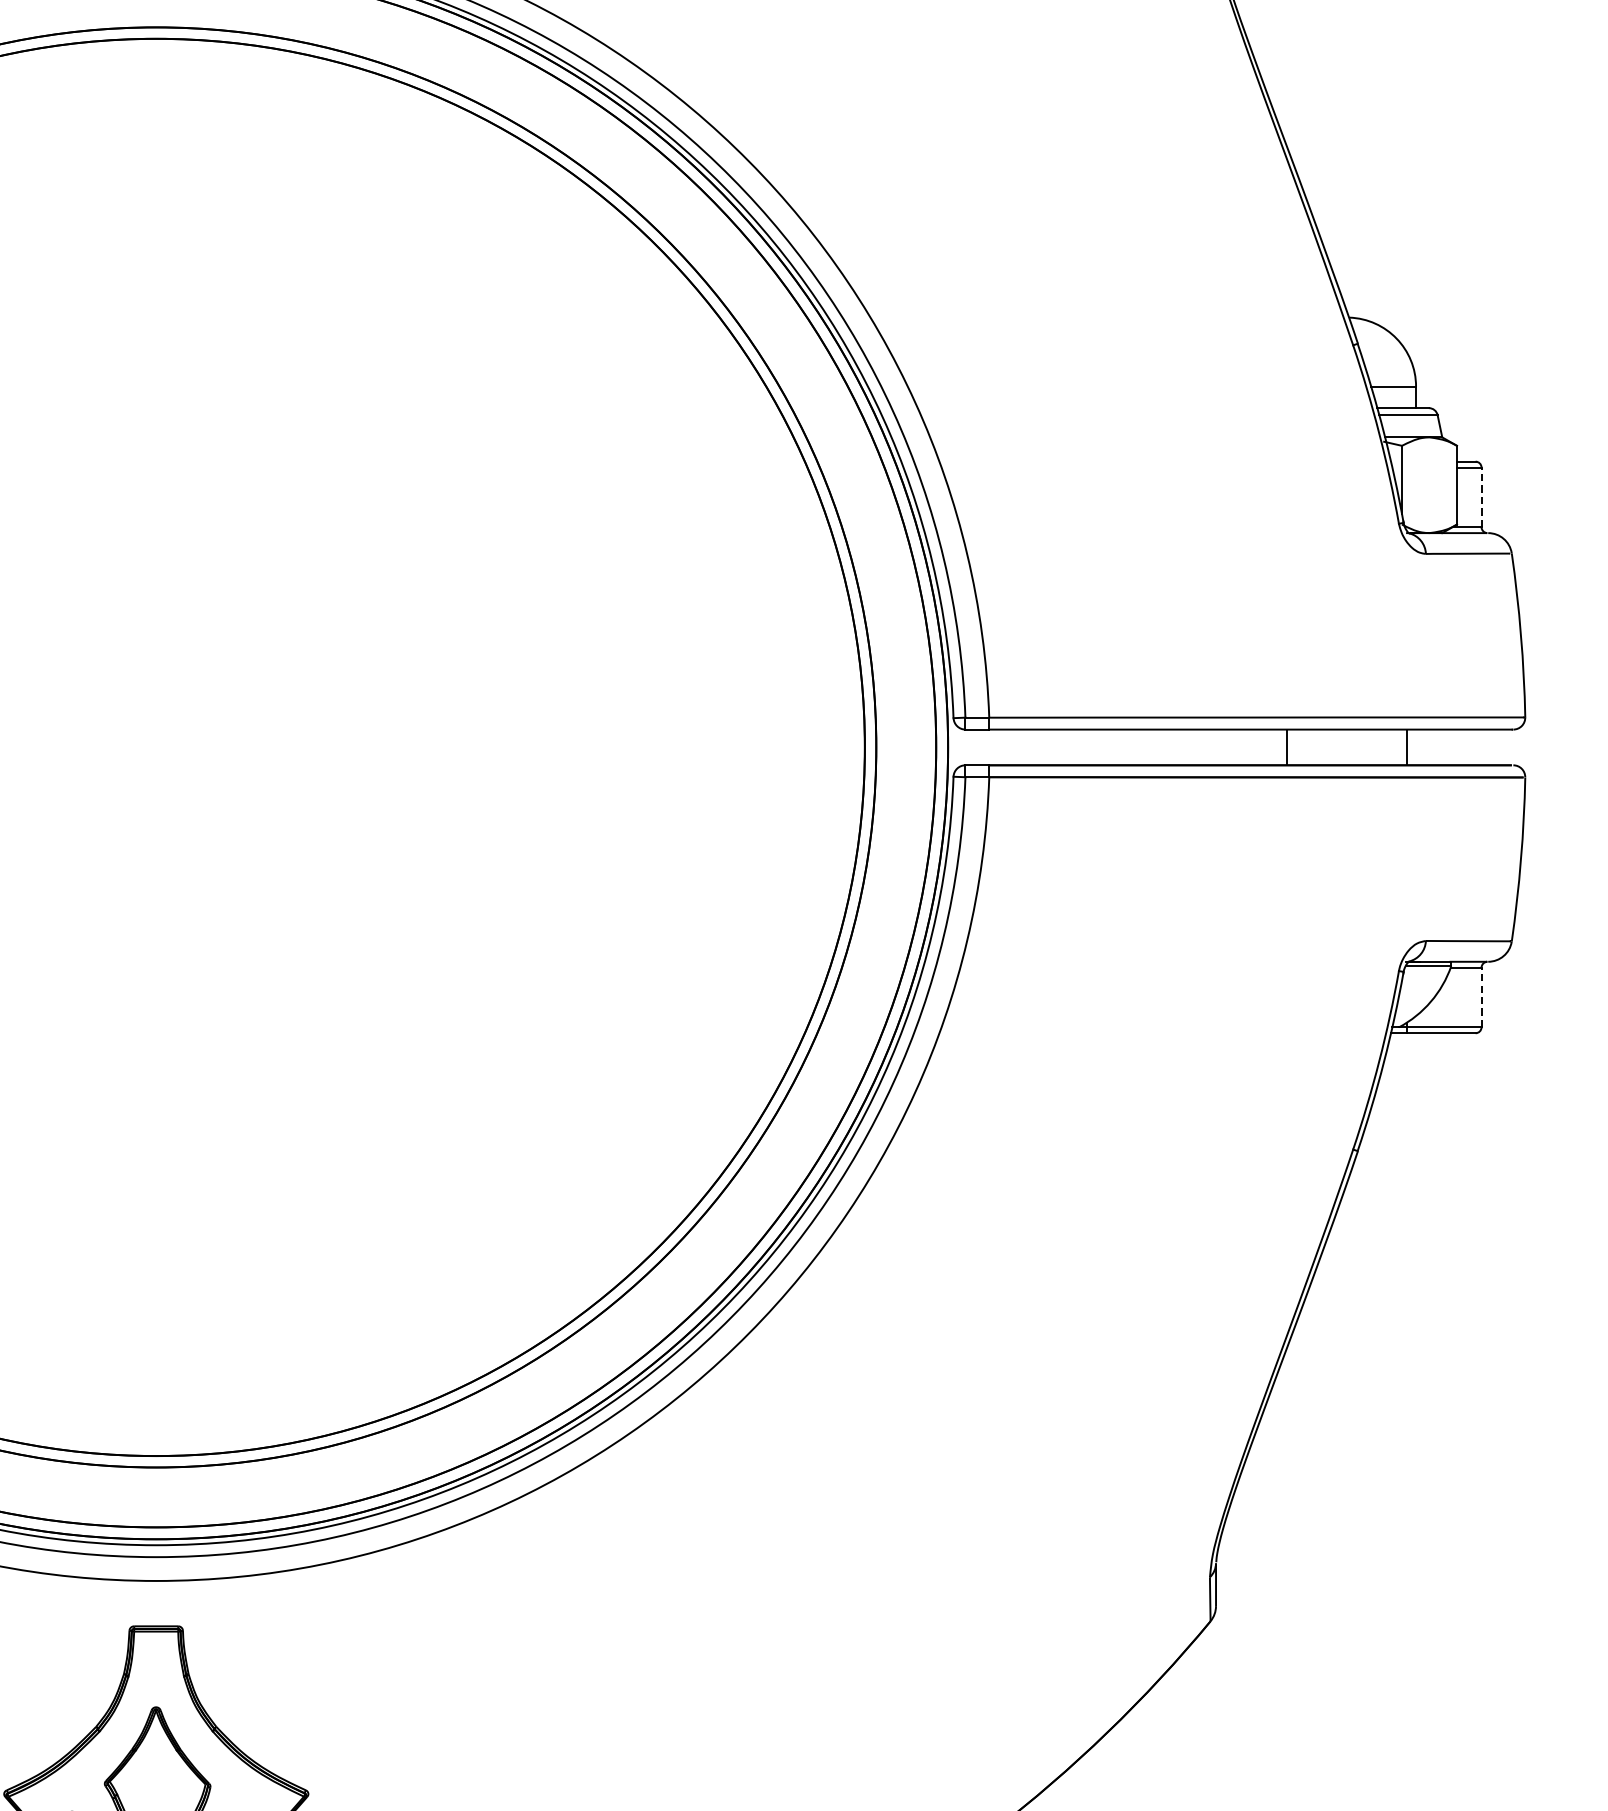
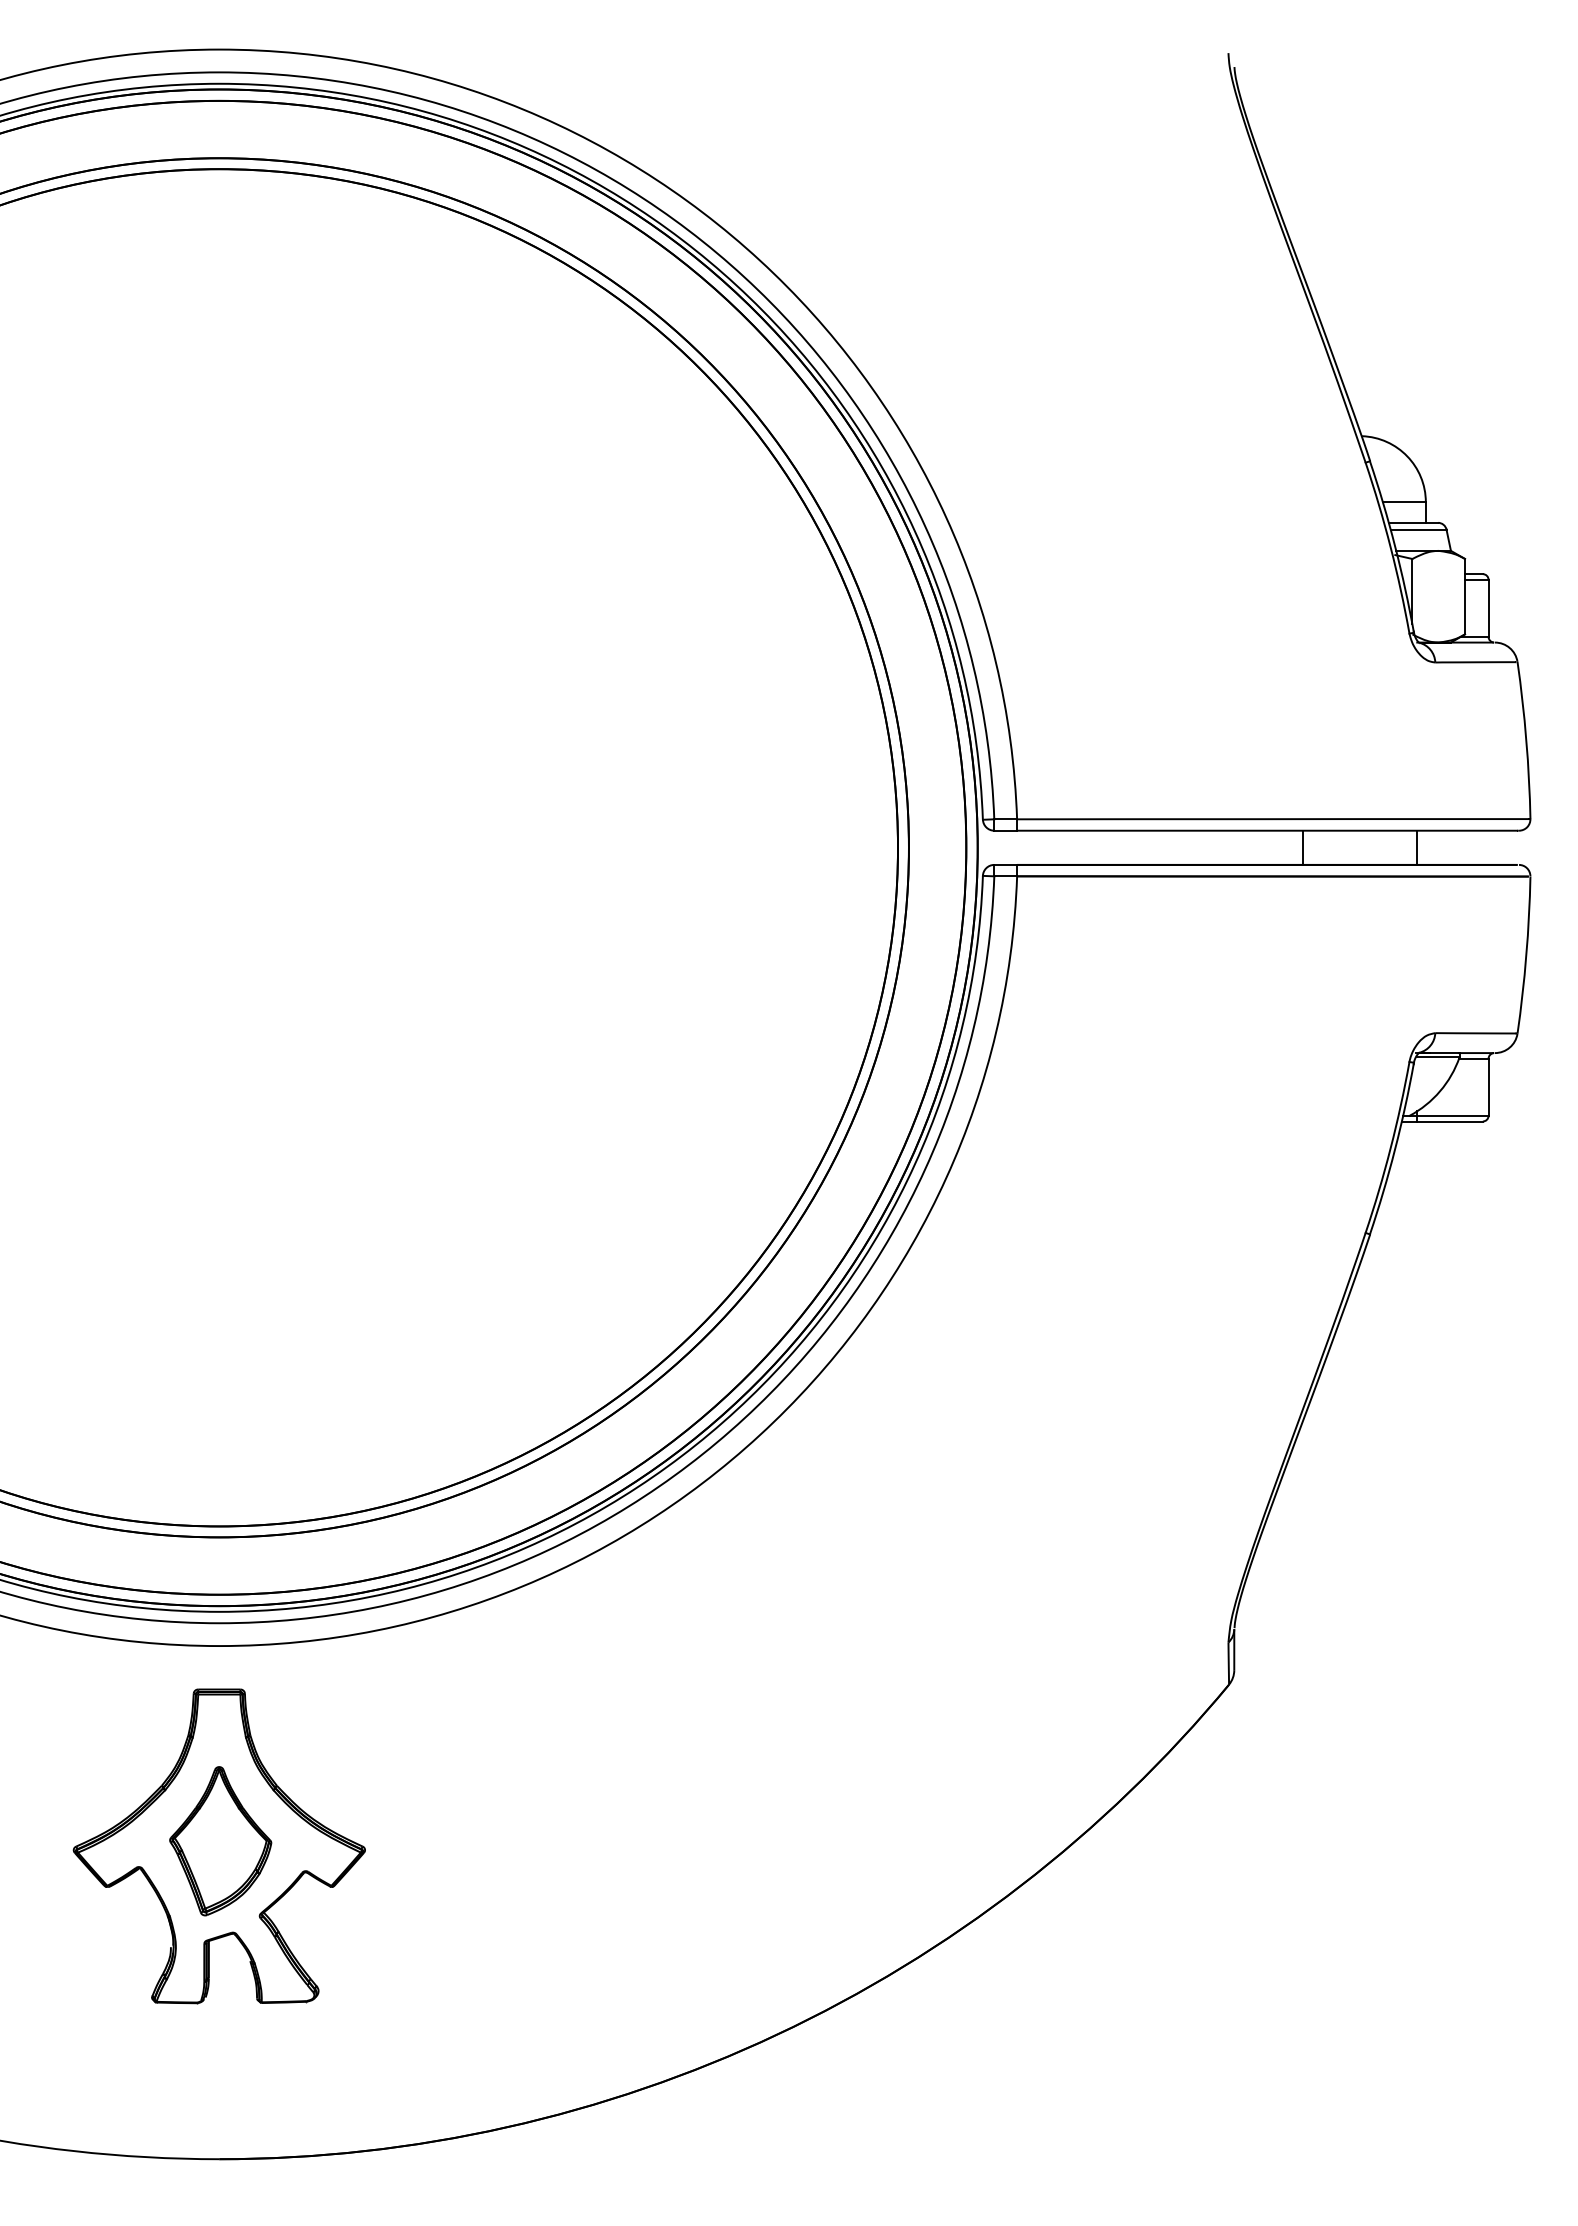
line: (1481, 497) -> (1488, 608), dashed -> solid
line: (1481, 997) -> (1488, 1087), dashed -> solid

